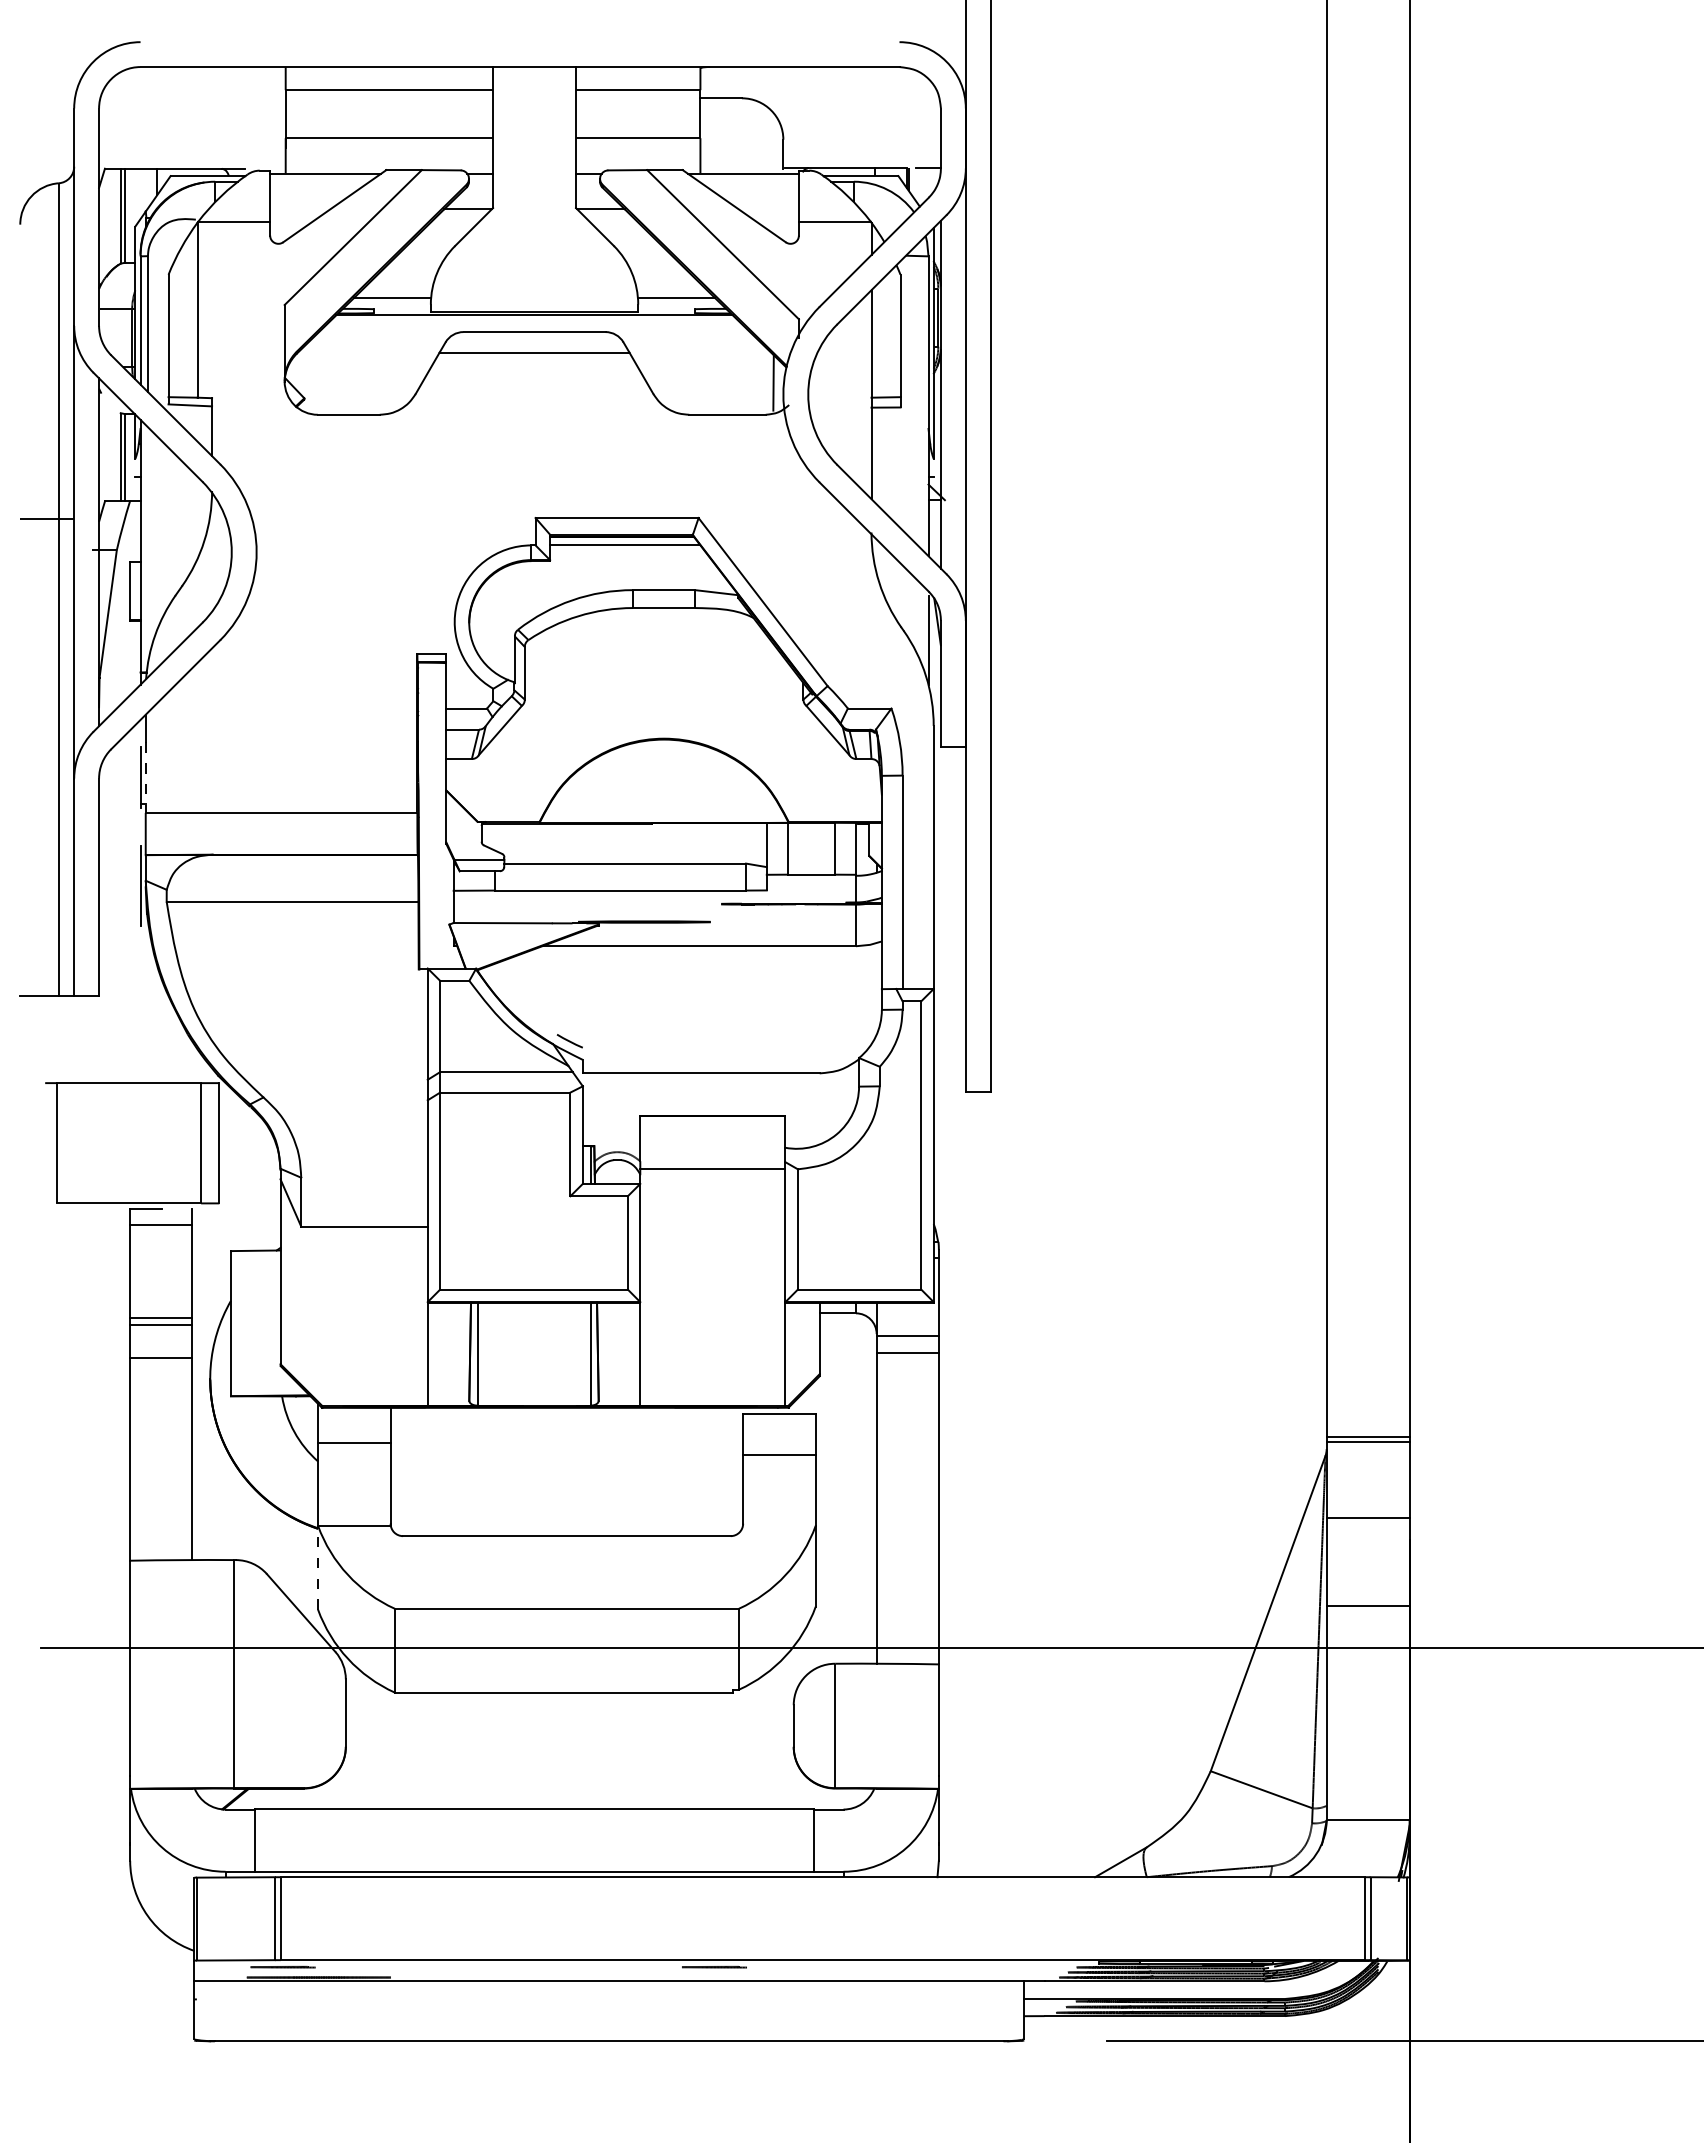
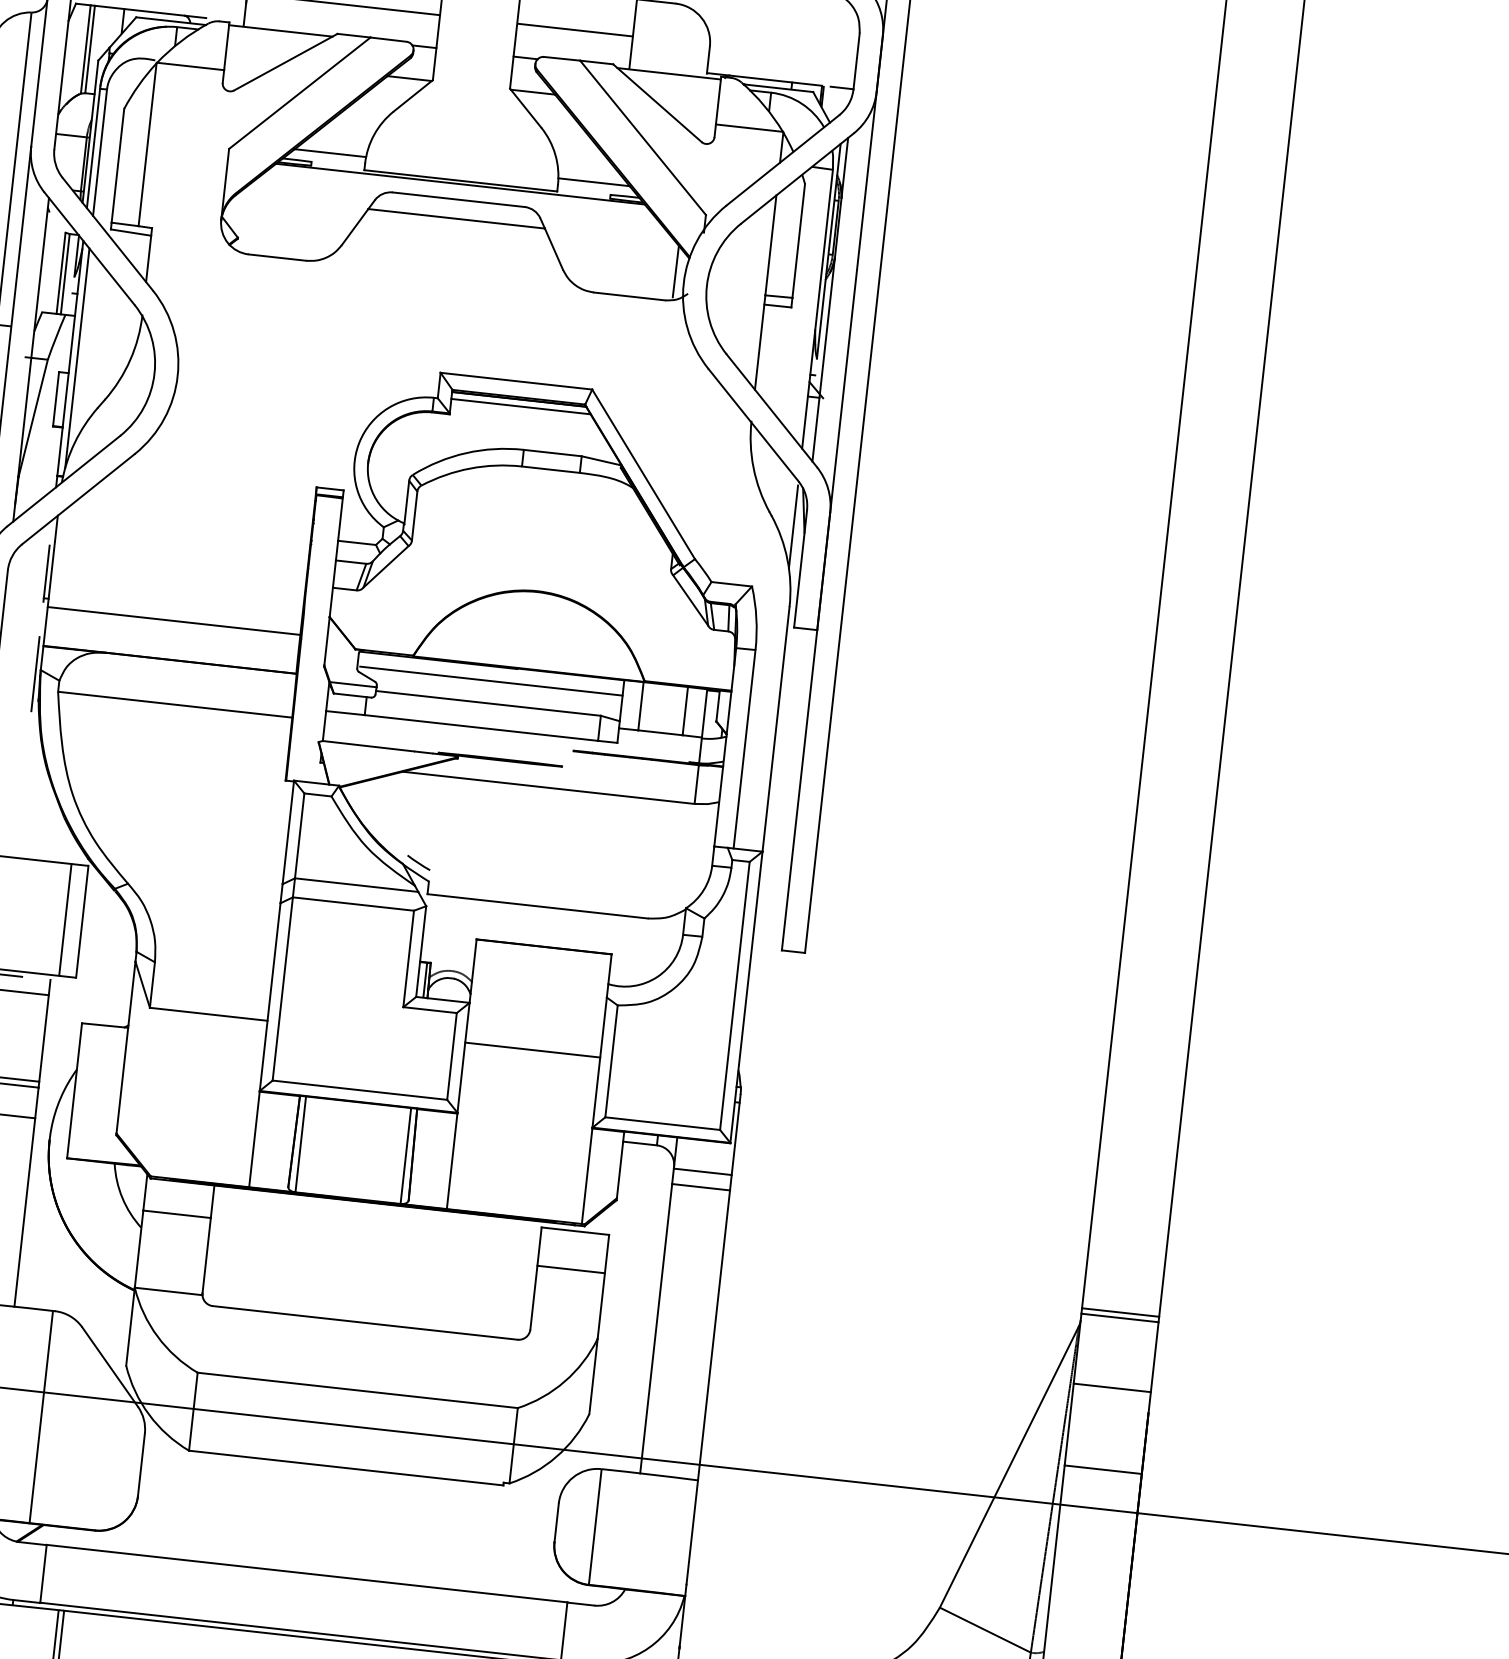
line: (148, 545) -> (77, 358), added
line: (145, 778) -> (51, 574), dashed -> solid
line: (625, 839) -> (491, 681), added
line: (712, 1168) -> (532, 1049), moved
line: (318, 1567) -> (130, 1326), dashed -> solid

